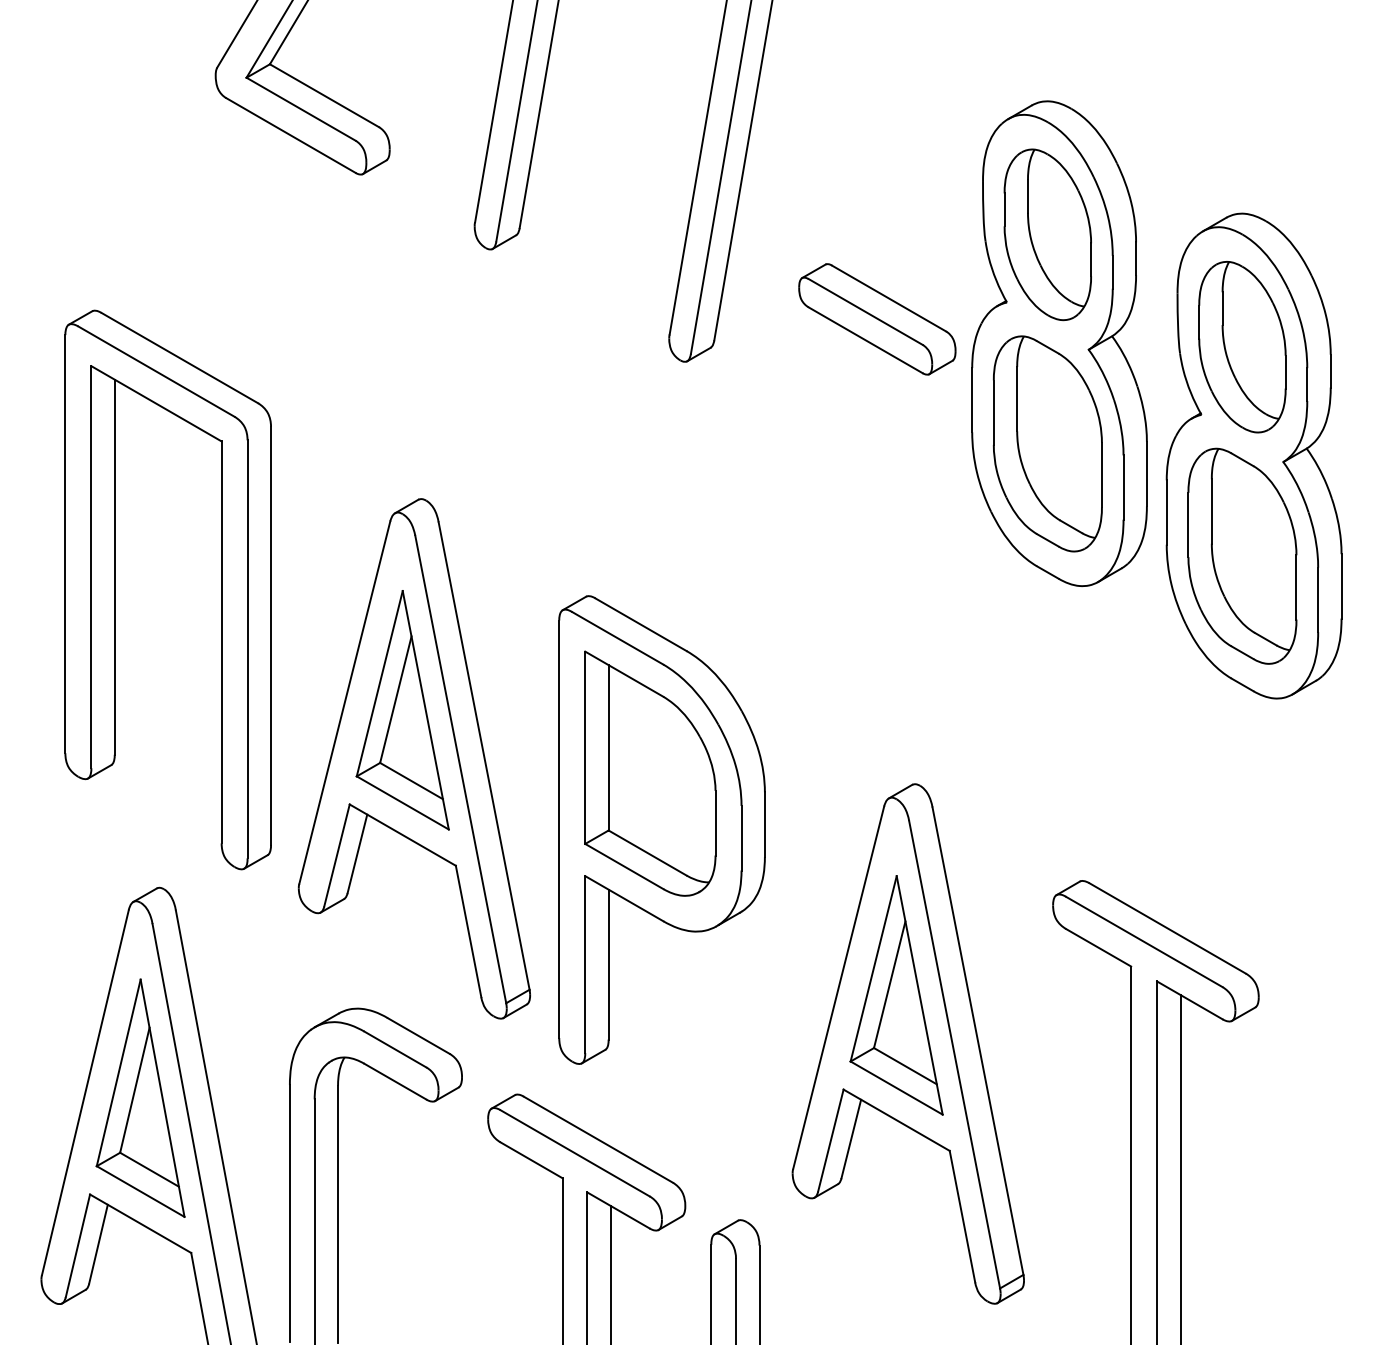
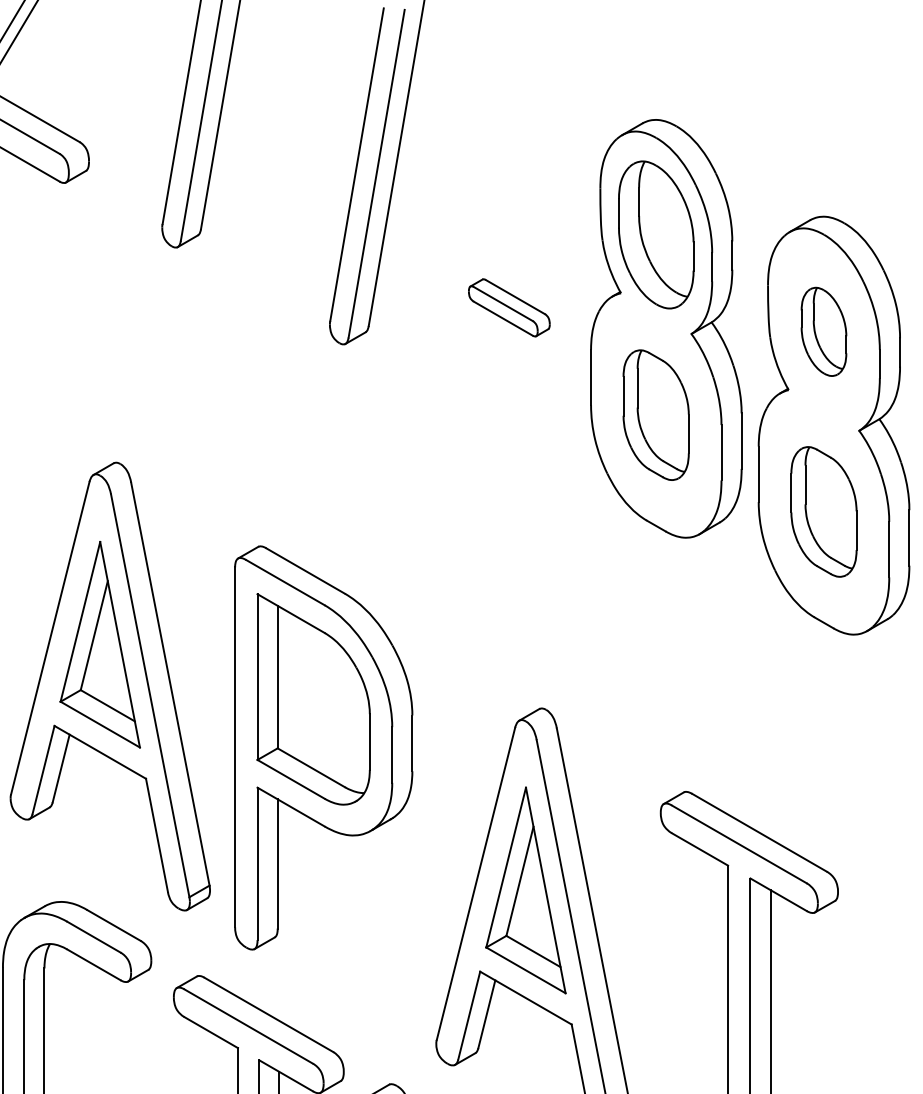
part: (877, 319) -> (509, 307), size x0.6
part: (1242, 347) -> (824, 332), size x0.6
part: (1047, 443) -> (655, 414), size x0.7
part: (1242, 555) -> (824, 511), size x0.7

